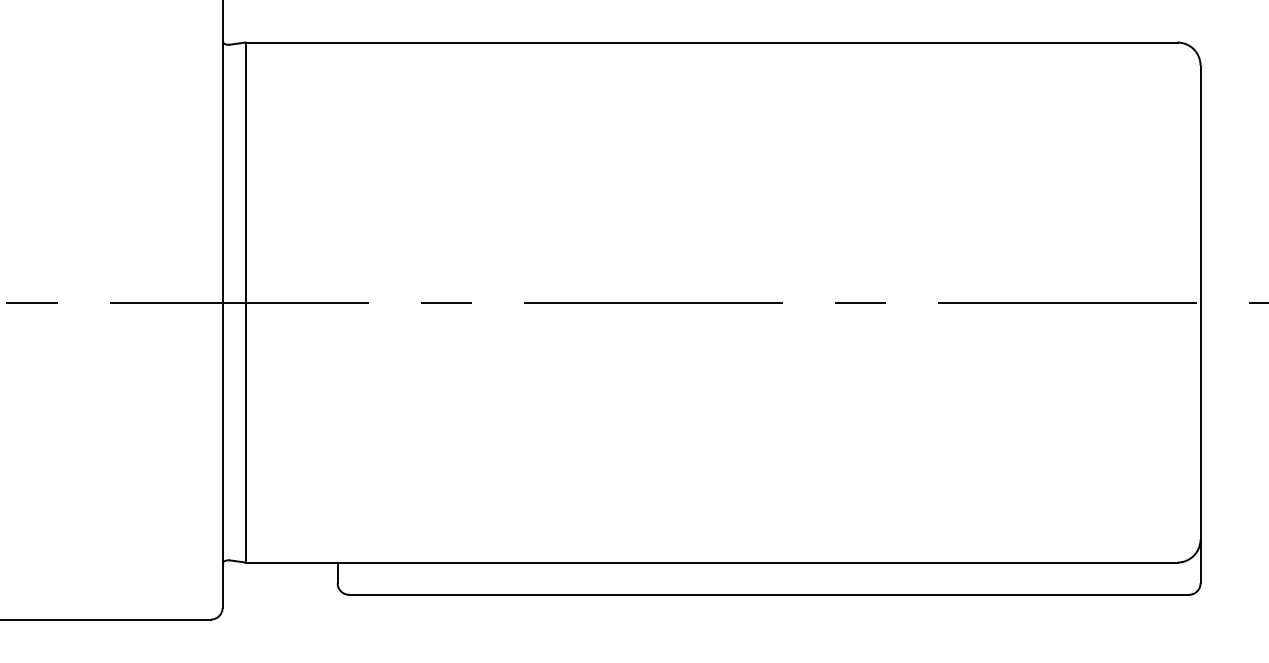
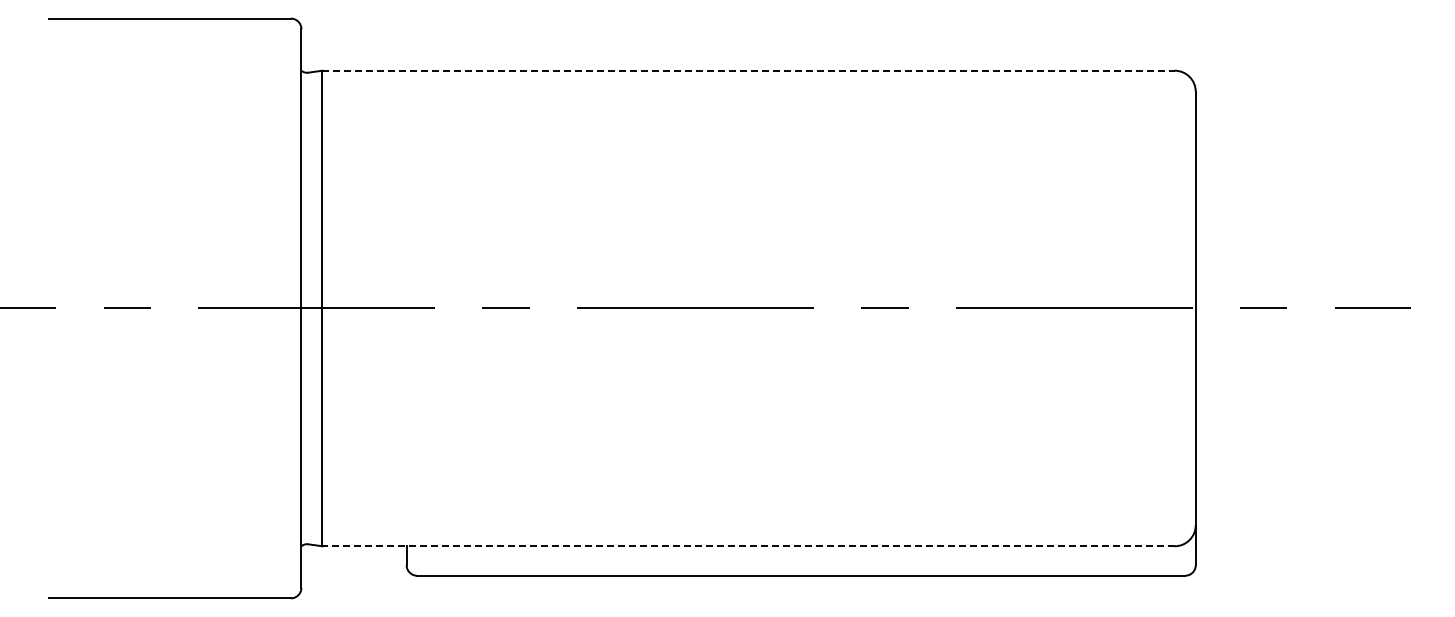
line: (712, 42) -> (749, 70), solid -> dashed
line: (711, 562) -> (748, 546), solid -> dashed

